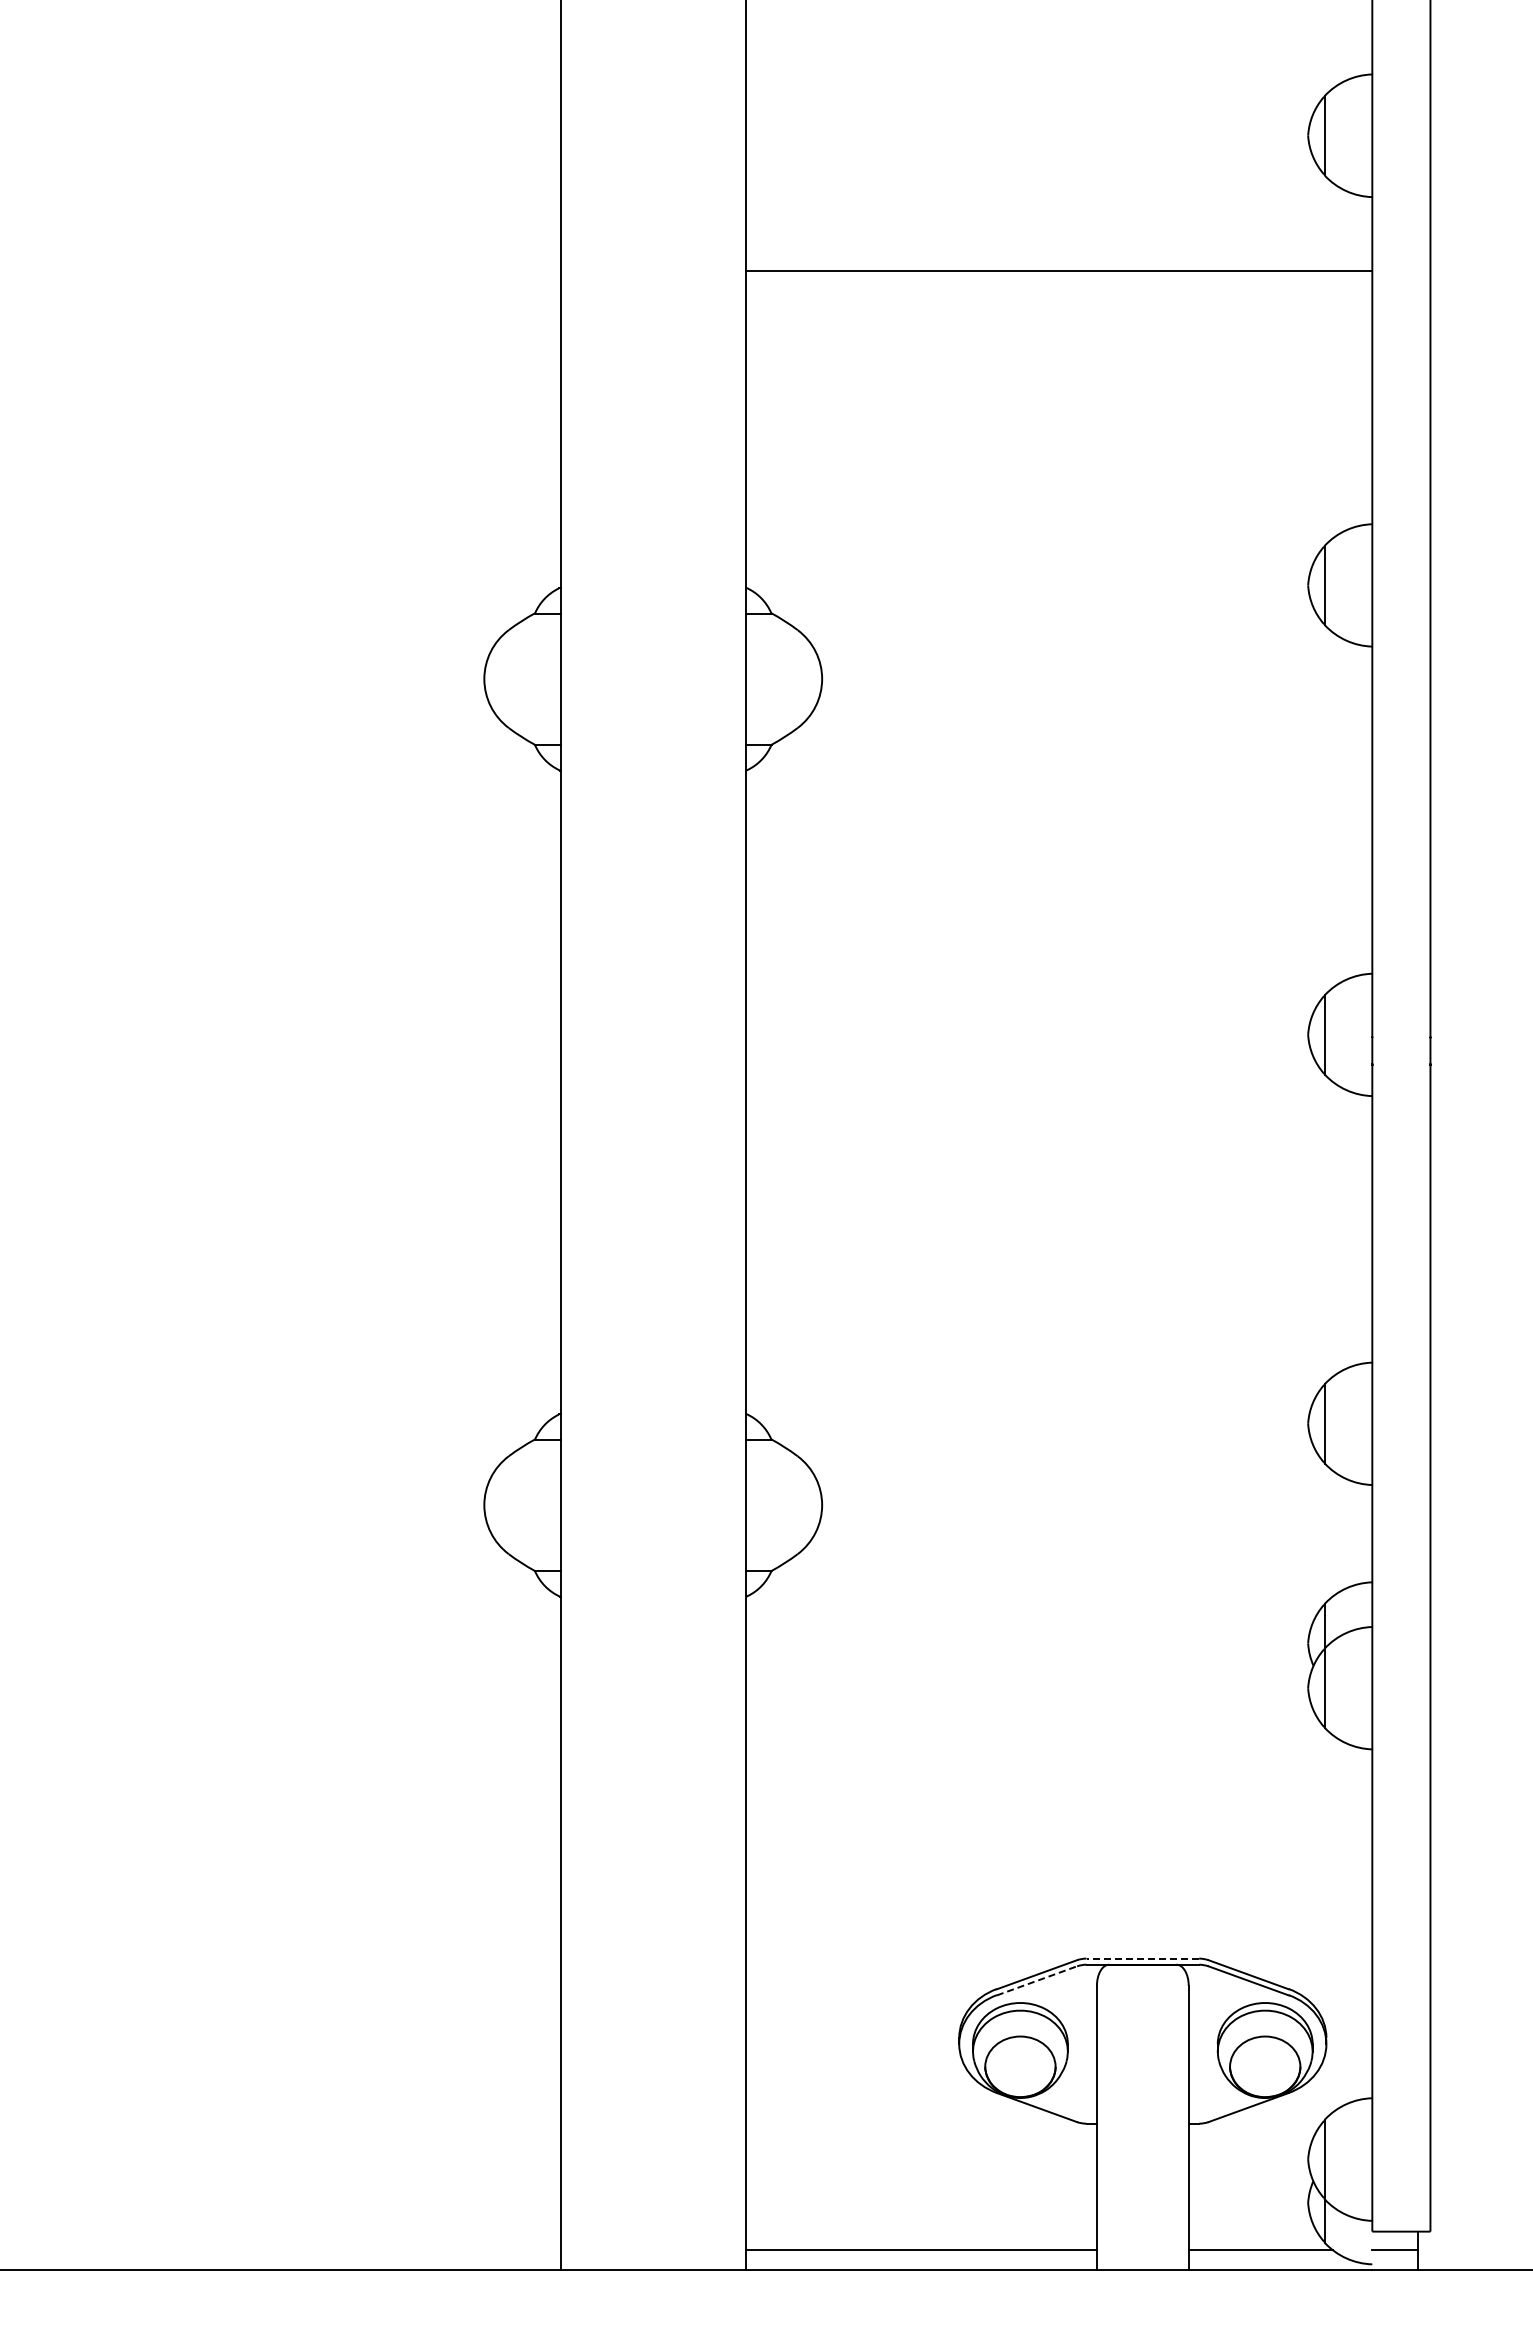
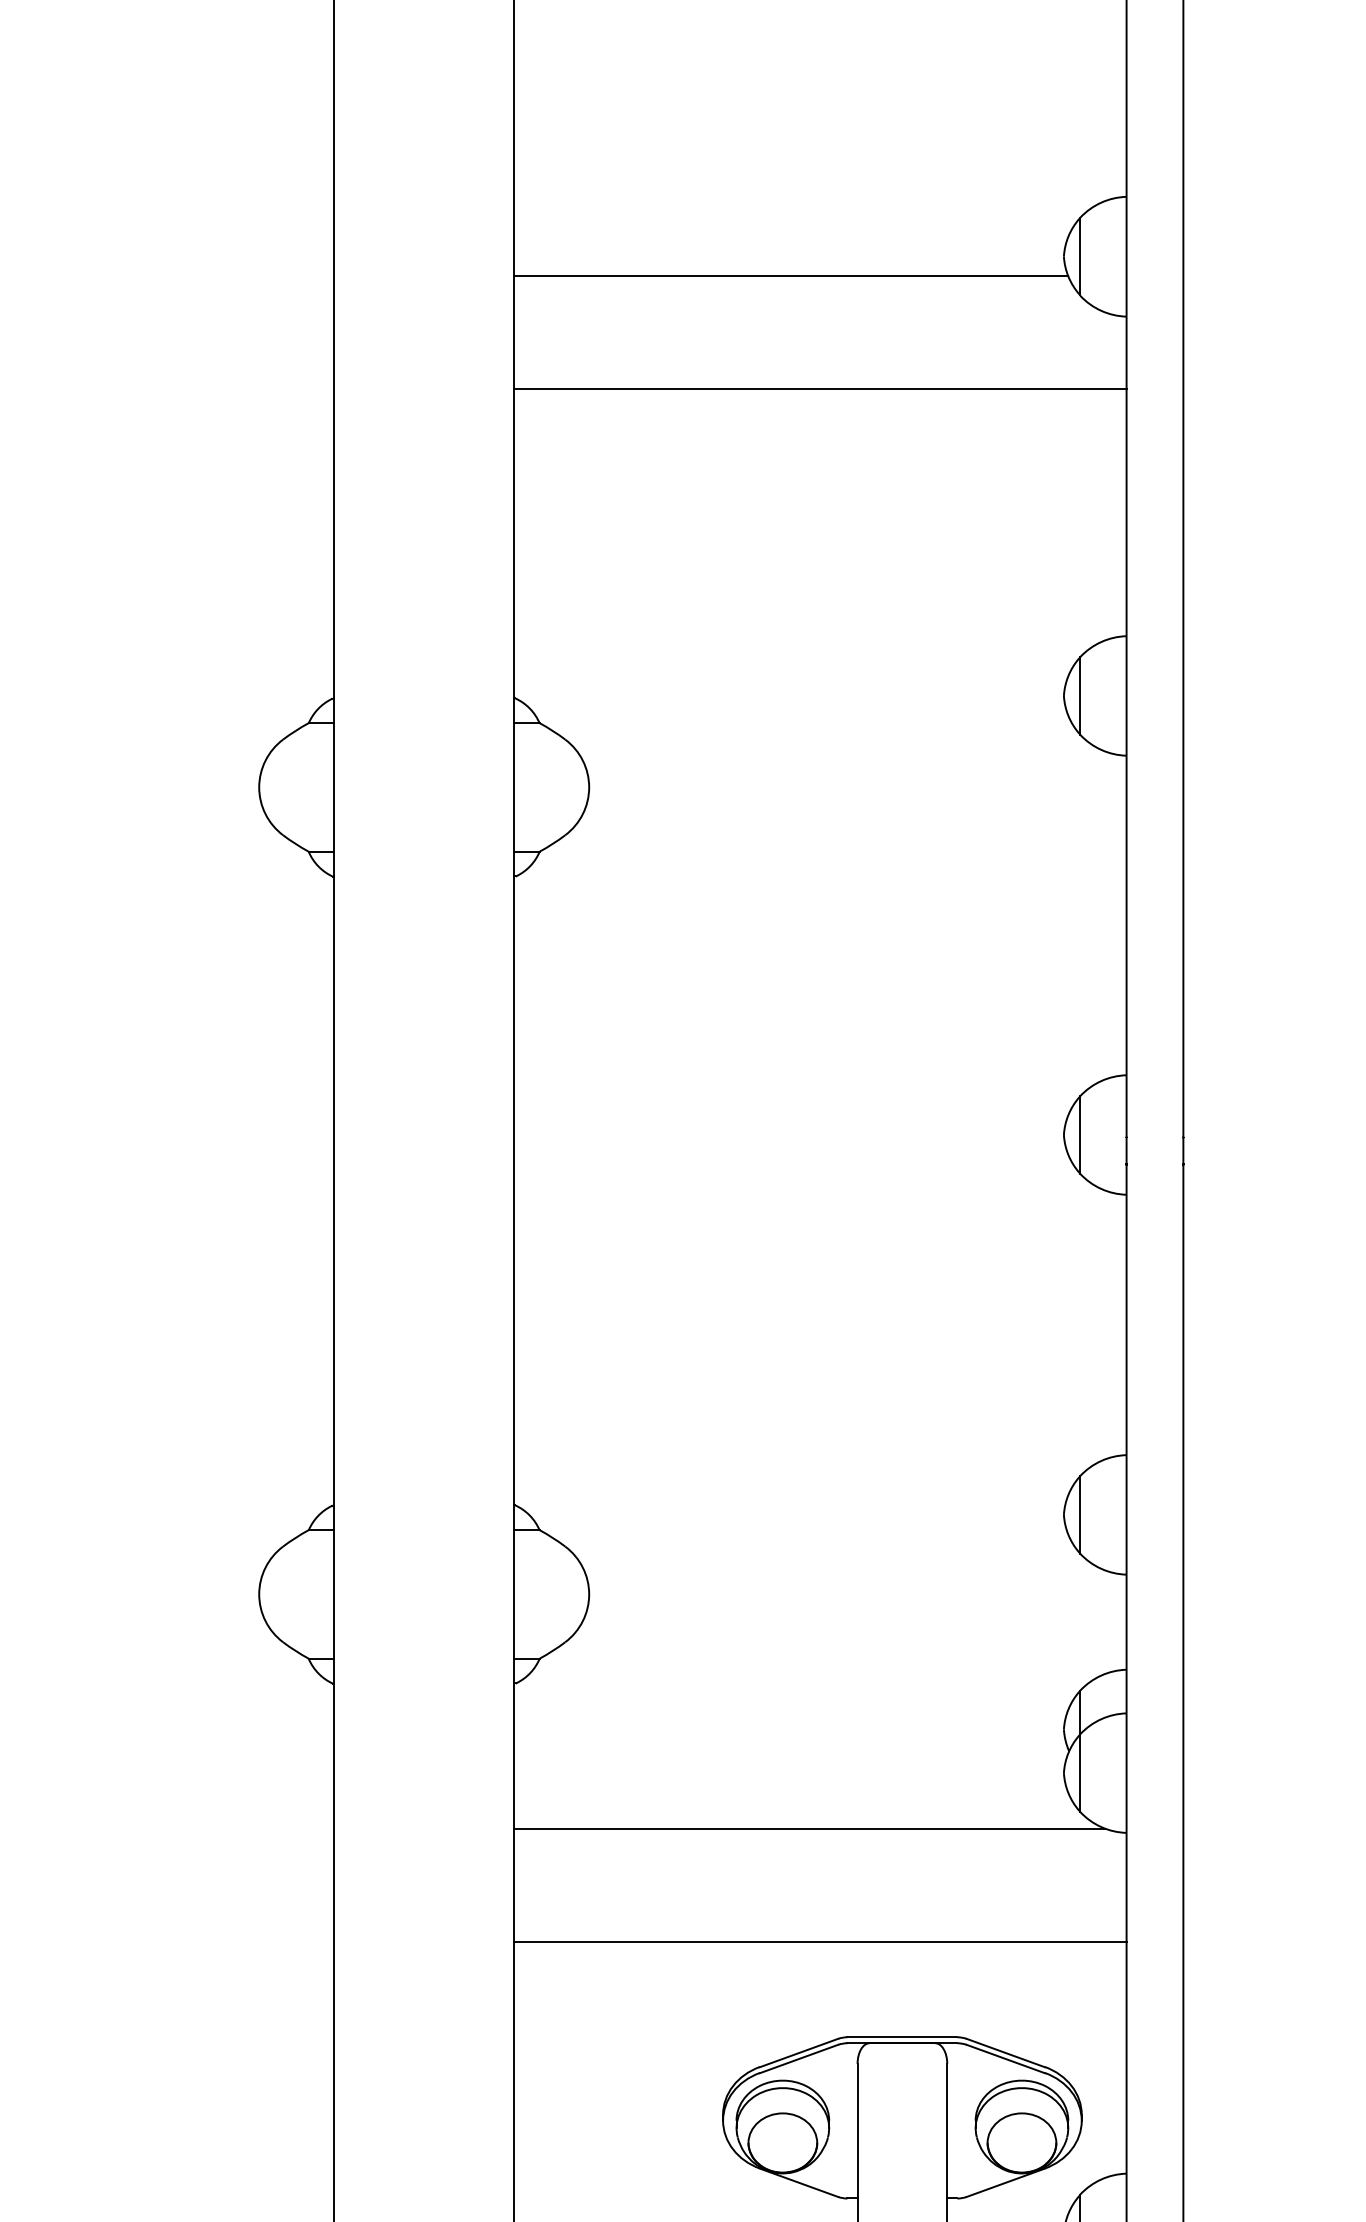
line: (1028, 155) -> (790, 276), added
line: (1047, 1745) -> (809, 1829), added
line: (1058, 1861) -> (820, 1942), added
line: (1142, 1958) -> (902, 2037), dashed -> solid
line: (1036, 1980) -> (798, 2058), dashed -> solid

